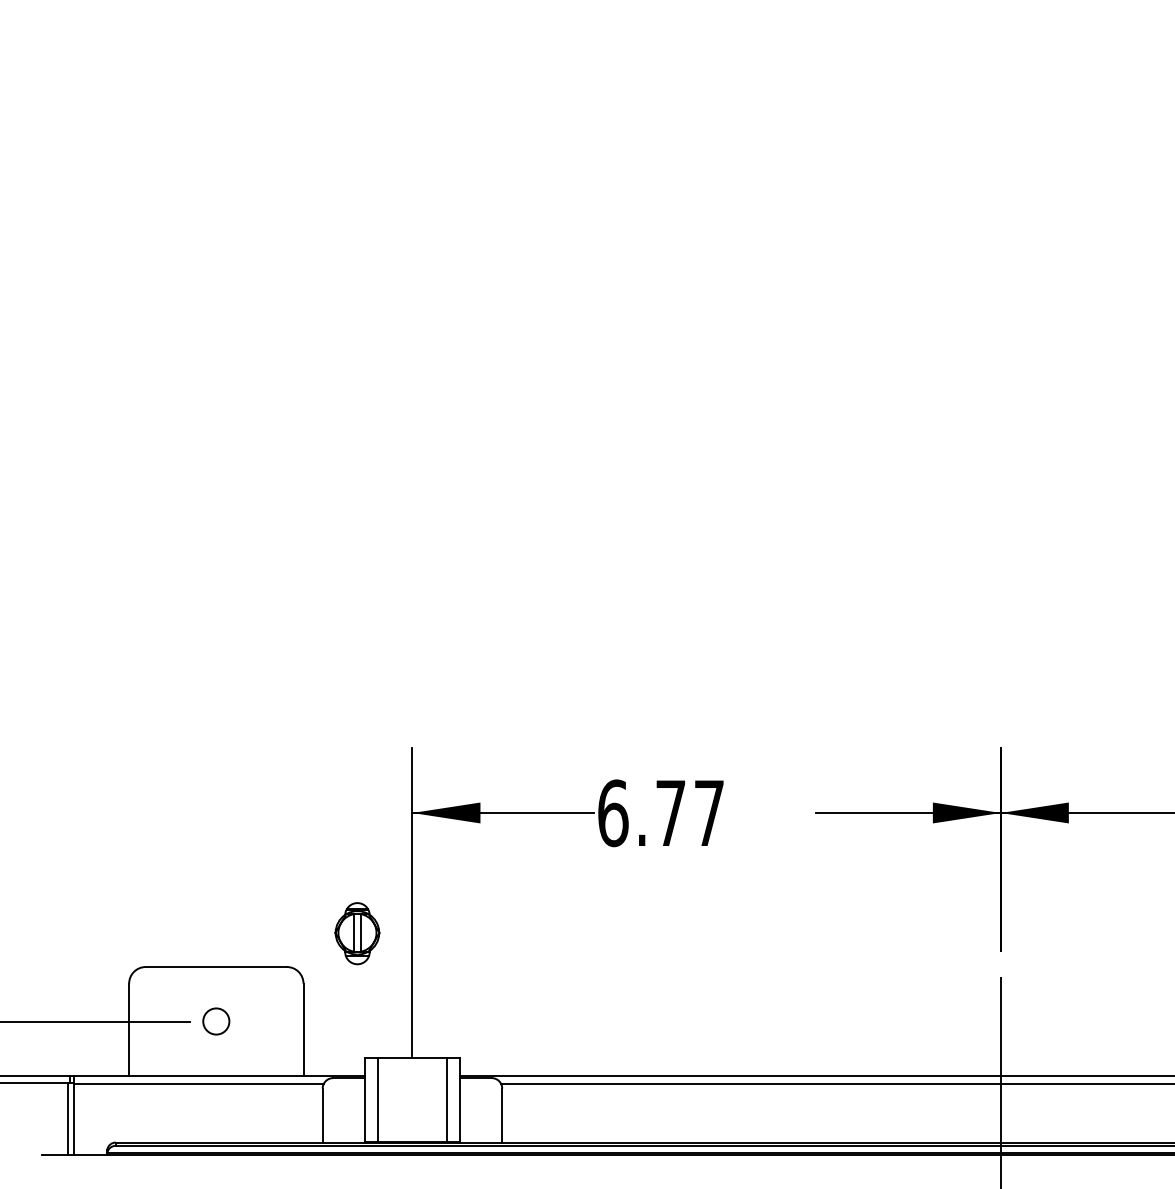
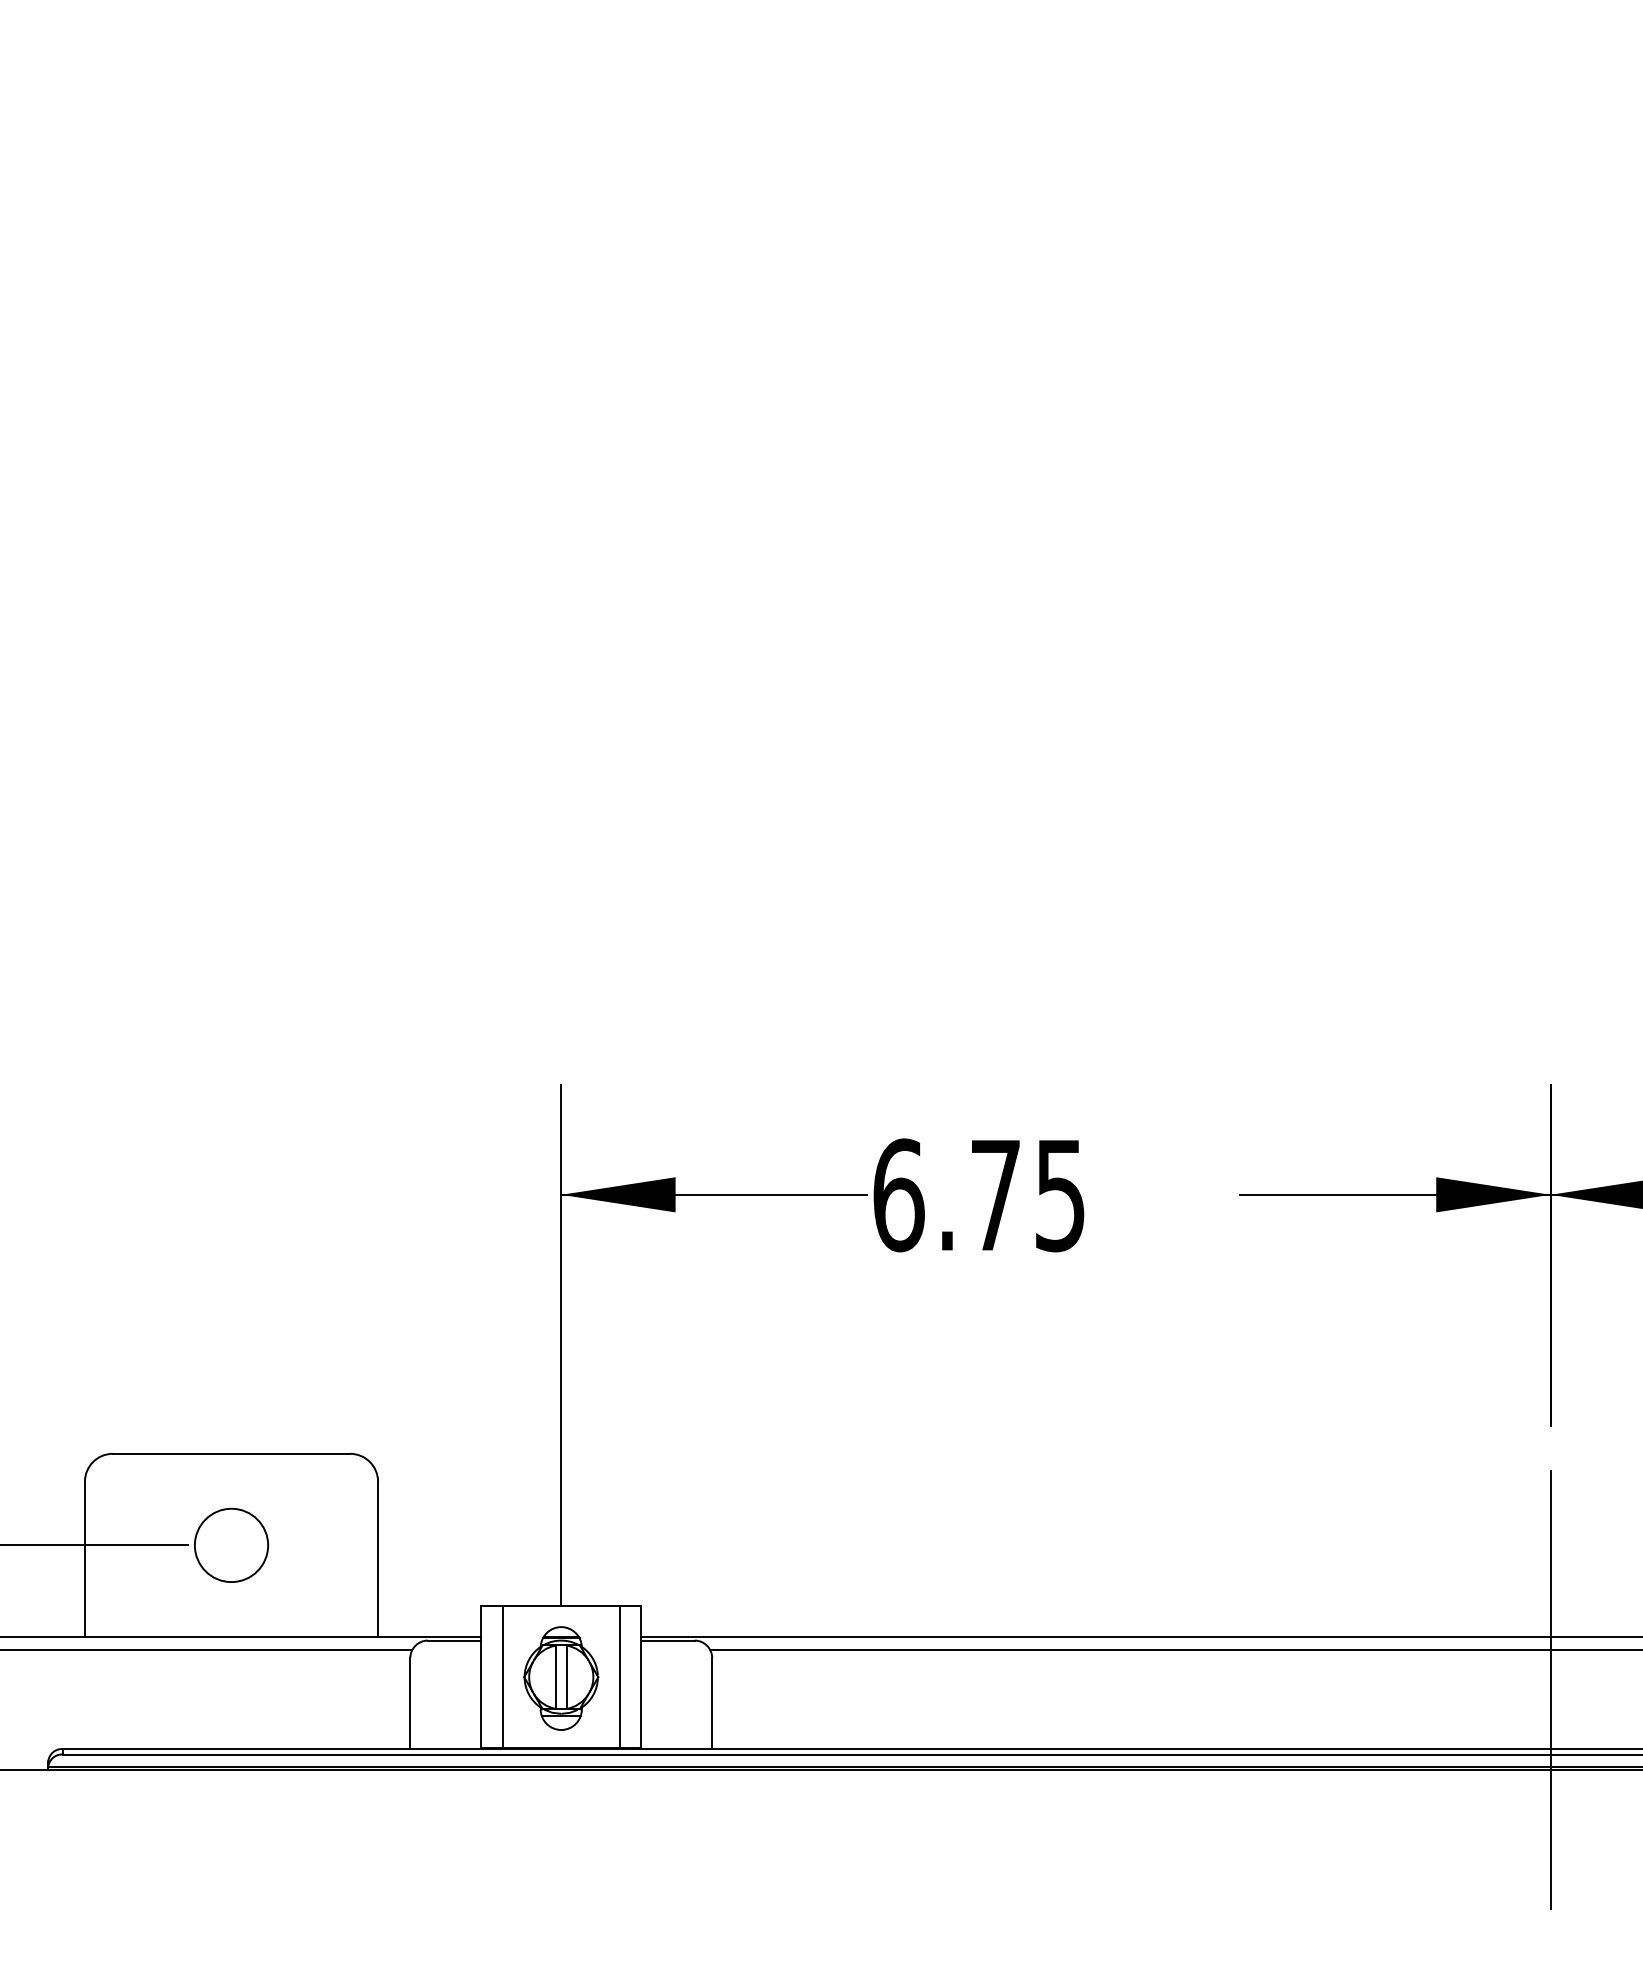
text: (709, 813) -> (1060, 1195), 6.77 -> 6.75
part: (357, 933) -> (561, 1678), moved
circle: (216, 1021) -> (231, 1545), size x1.67

